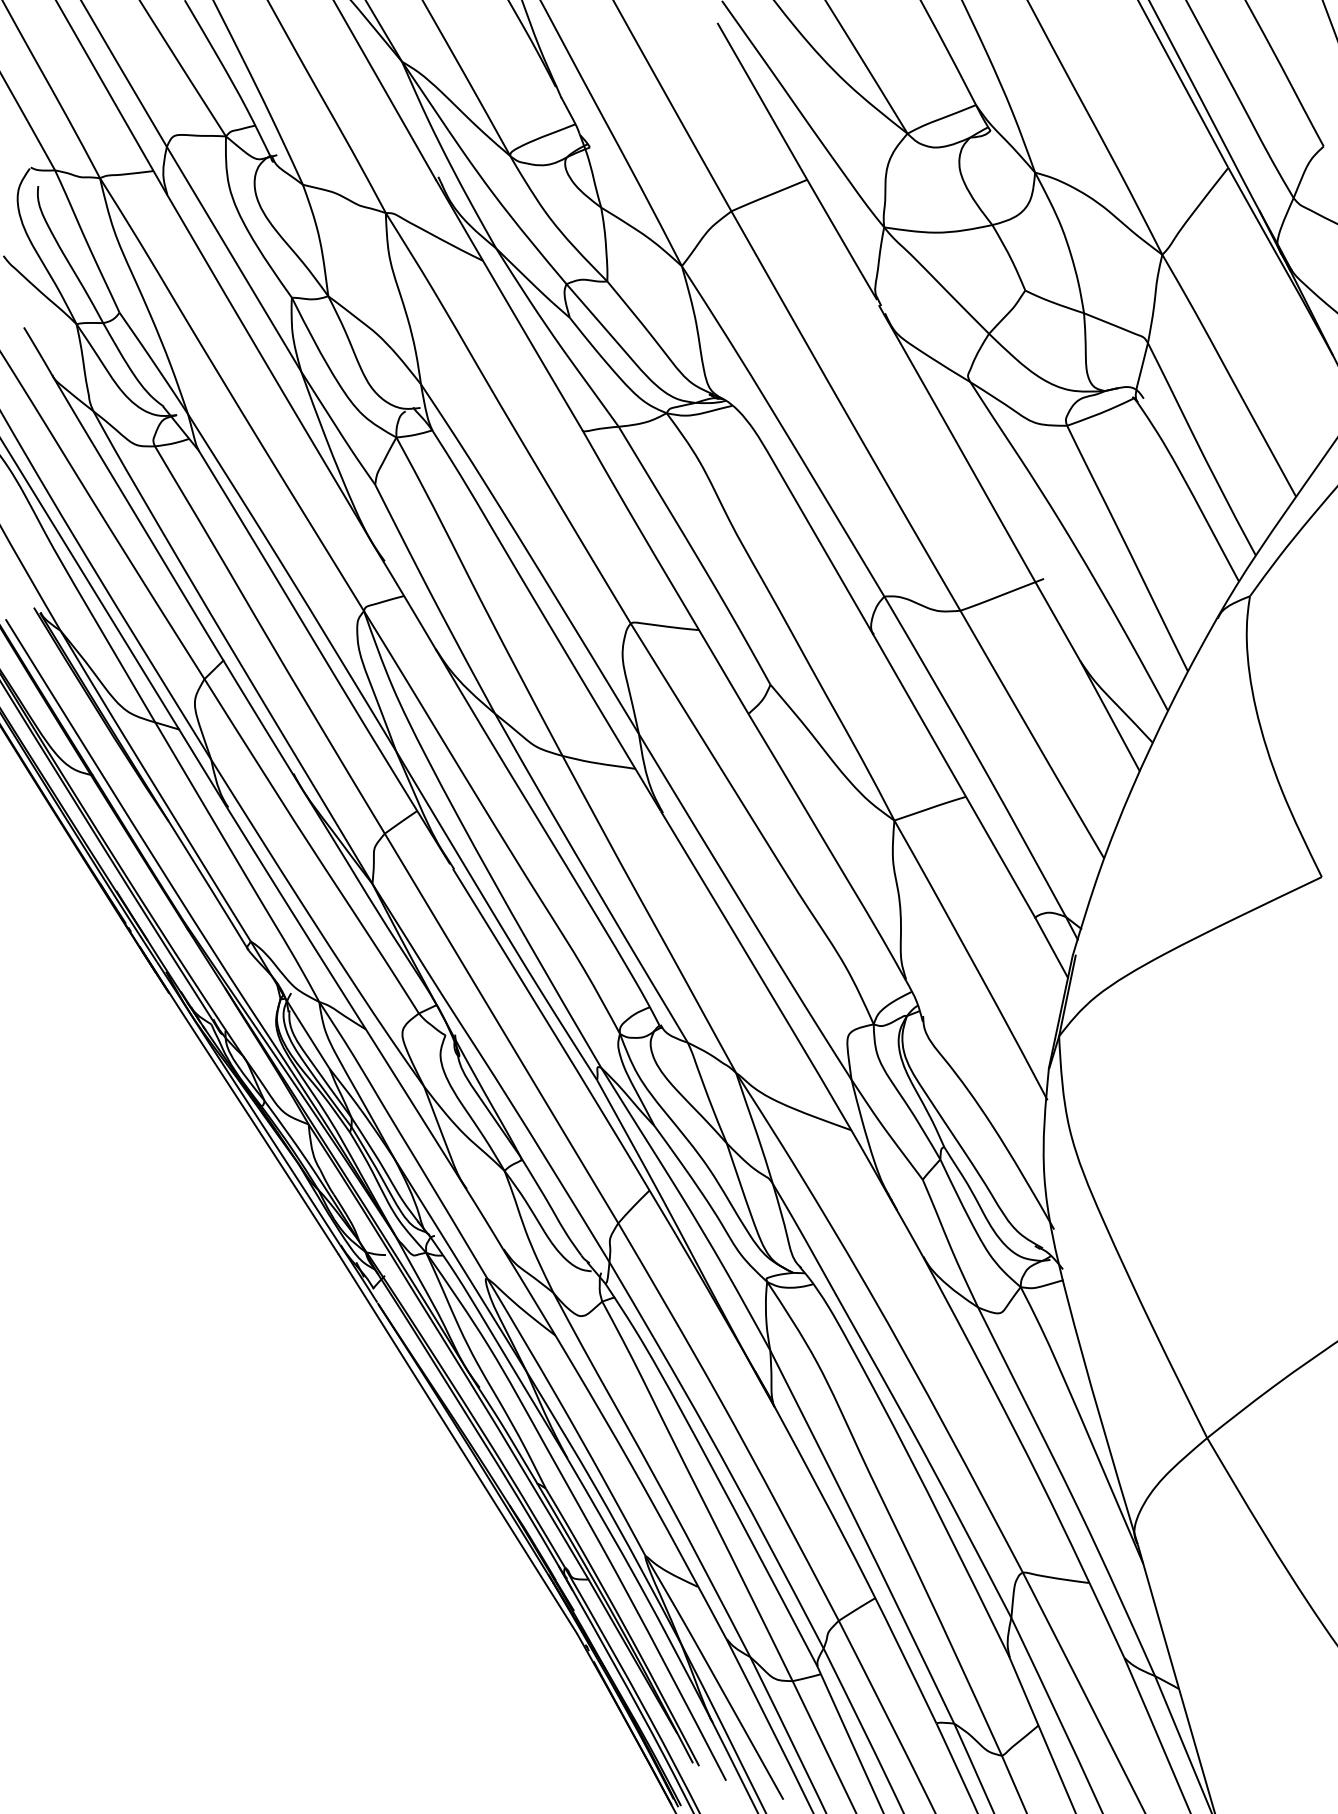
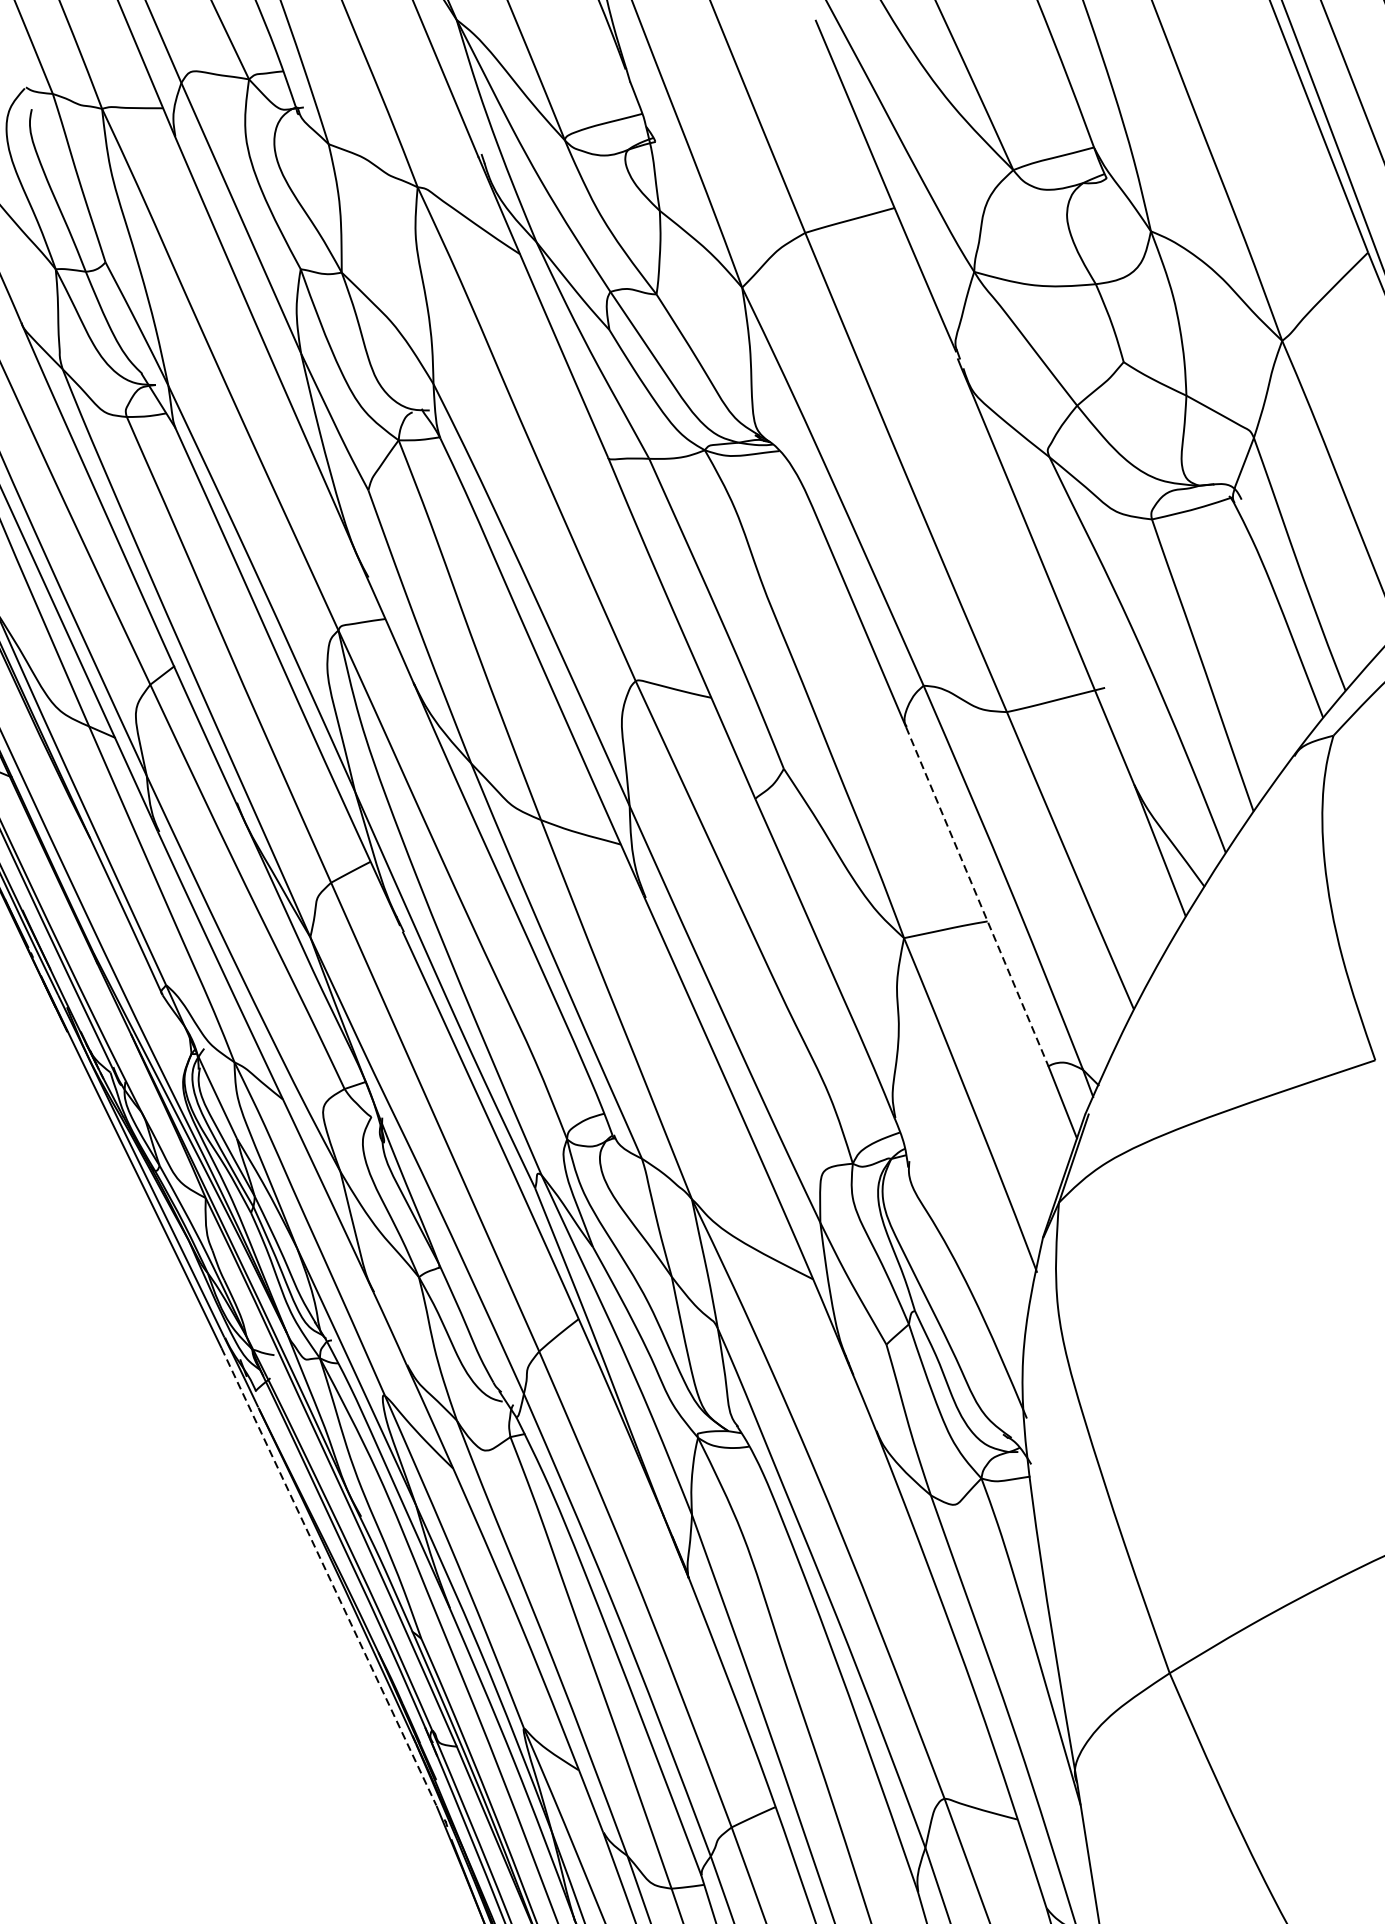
line: (954, 776) -> (977, 897), solid -> dashed
line: (457, 1444) -> (328, 1577), solid -> dashed

